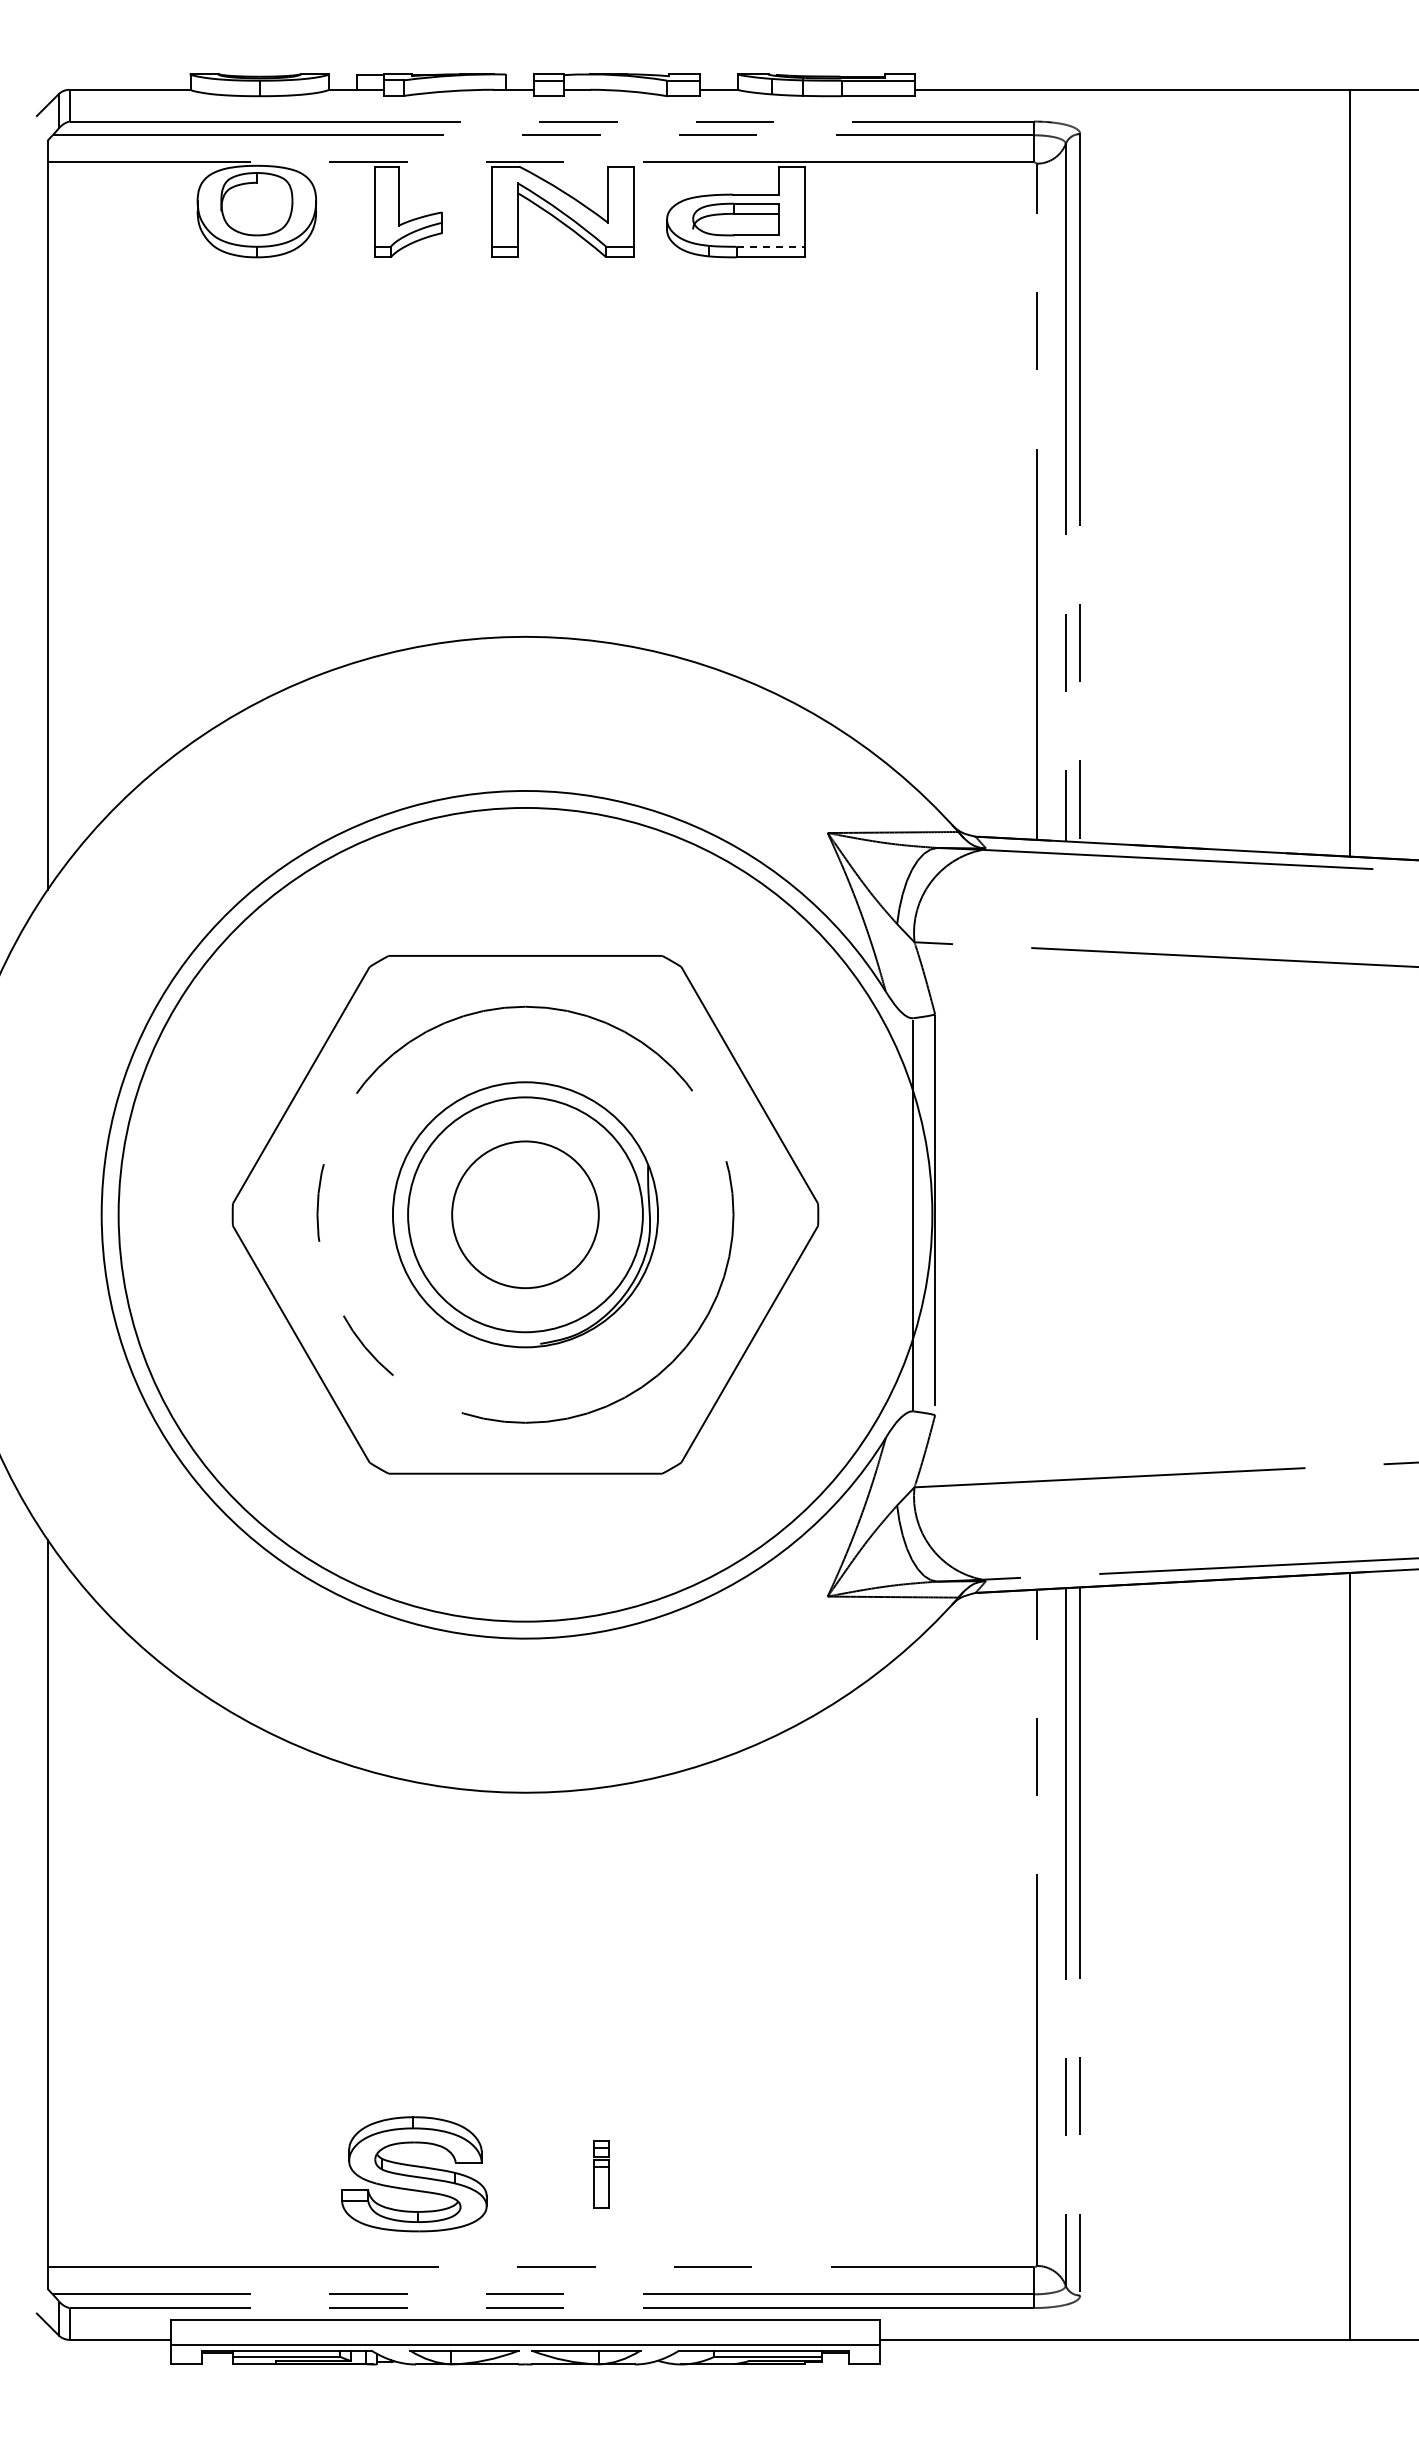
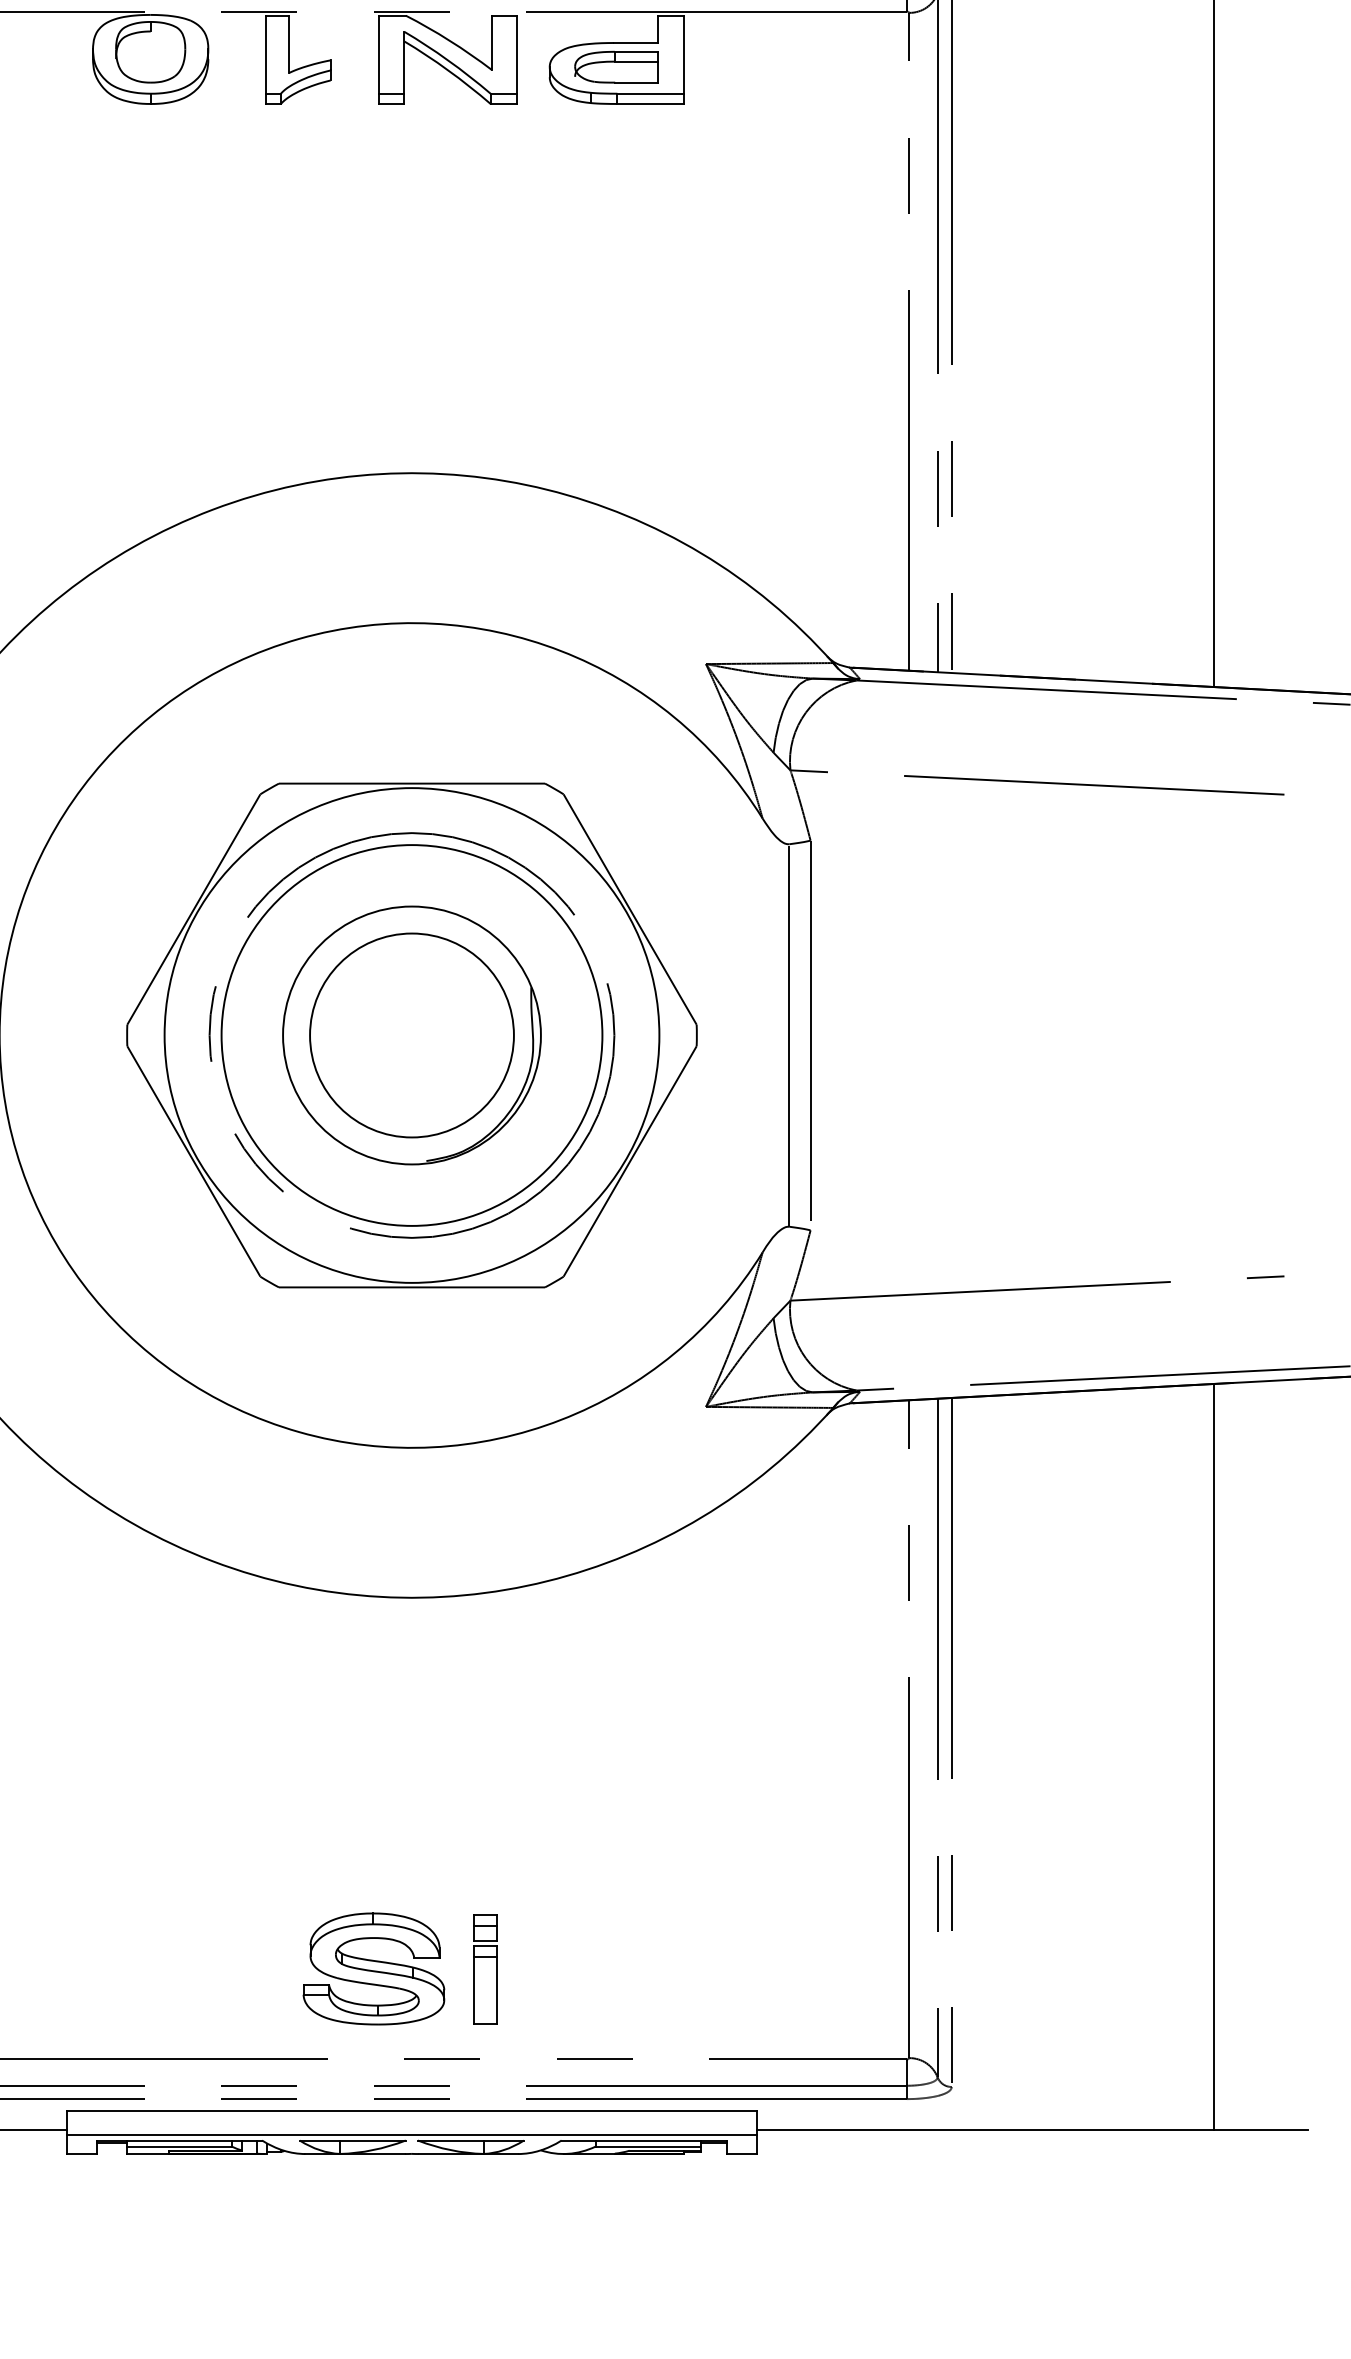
line: (770, 246) -> (650, 93), dashed -> solid
circle: (525, 1214) -> (411, 1035), size x0.62
circle: (525, 1214) -> (411, 1035), size x1.43
circle: (525, 1214) -> (411, 1035), size x1.67
part: (414, 2174) -> (374, 1969), moved
part: (601, 2174) -> (485, 1969), size x1.67

